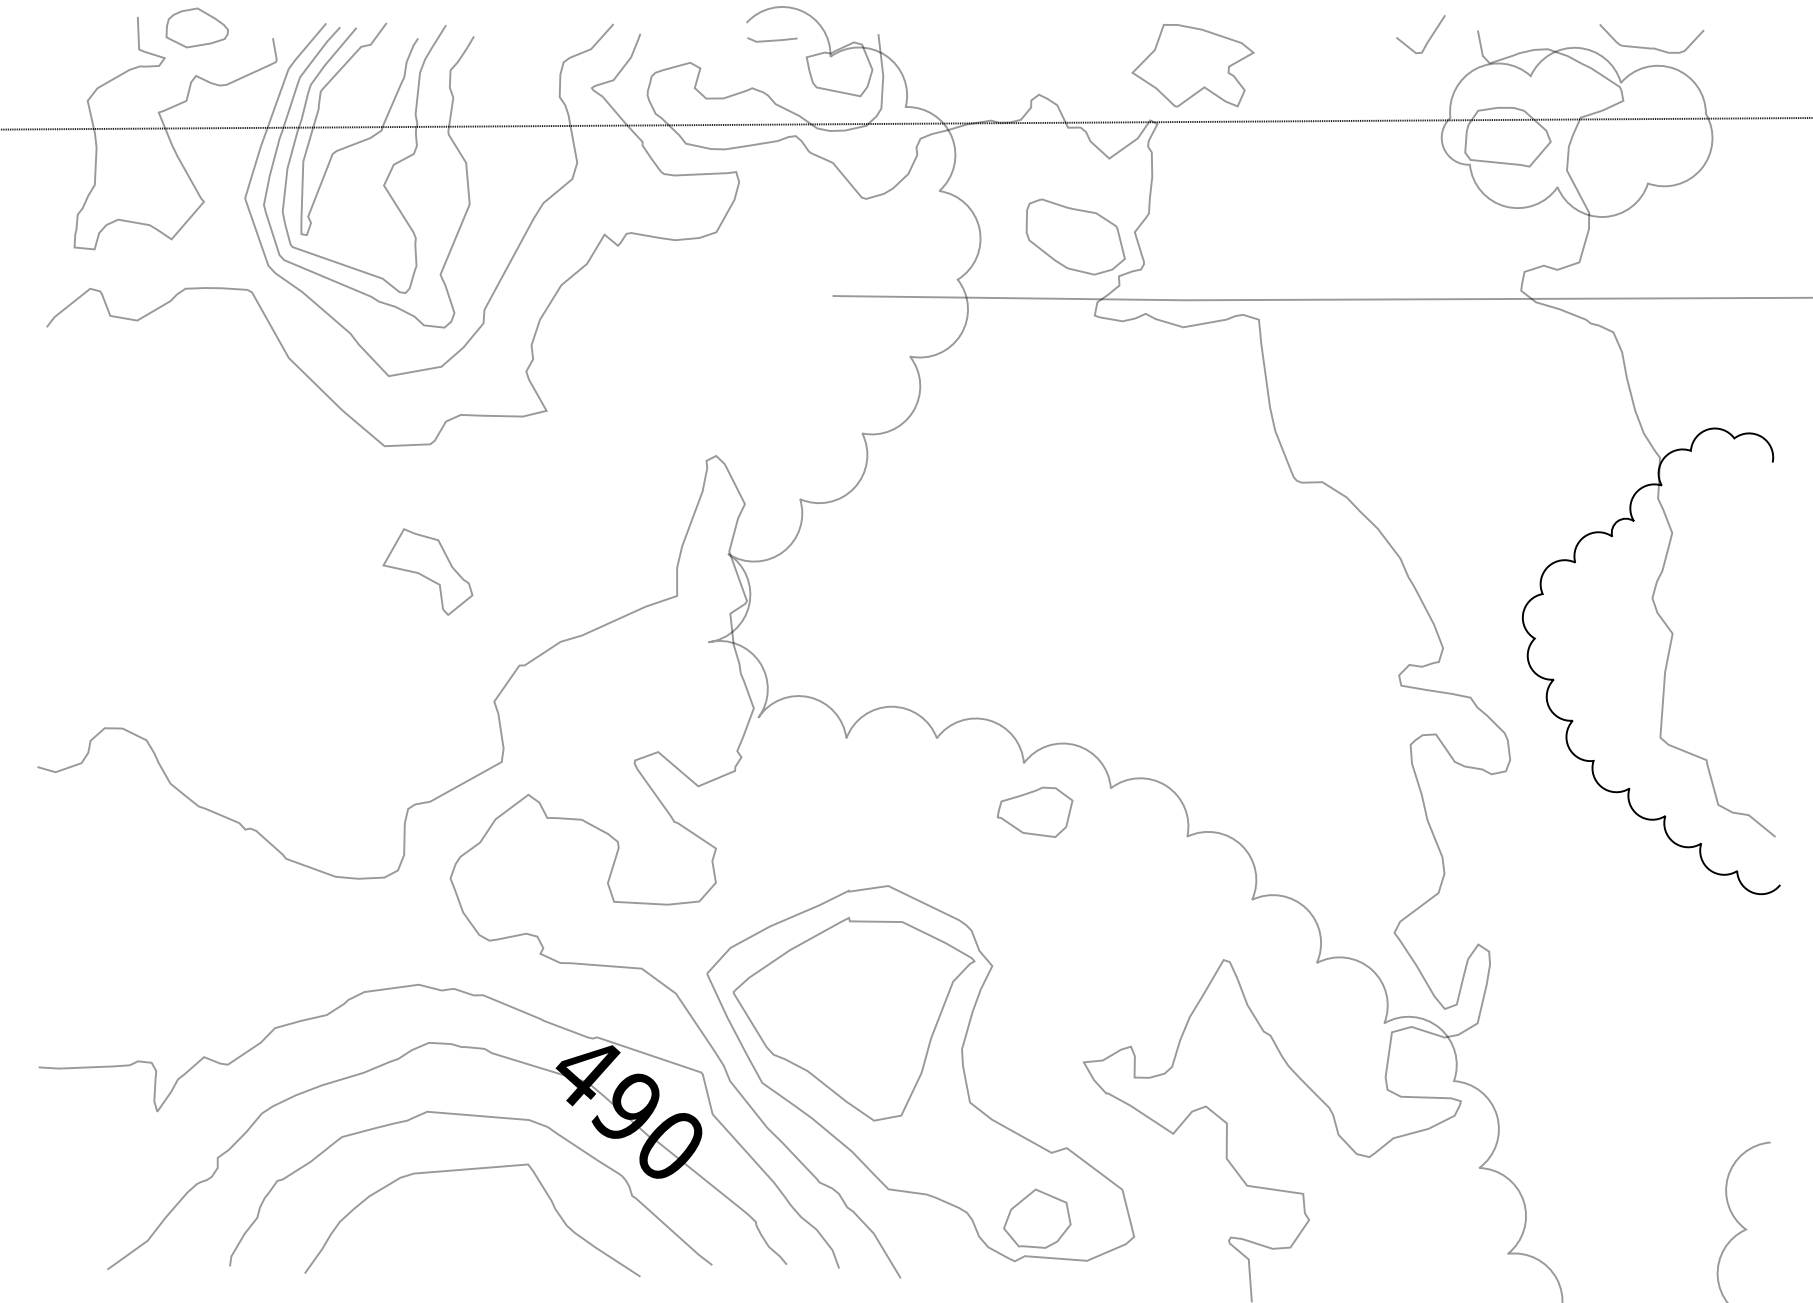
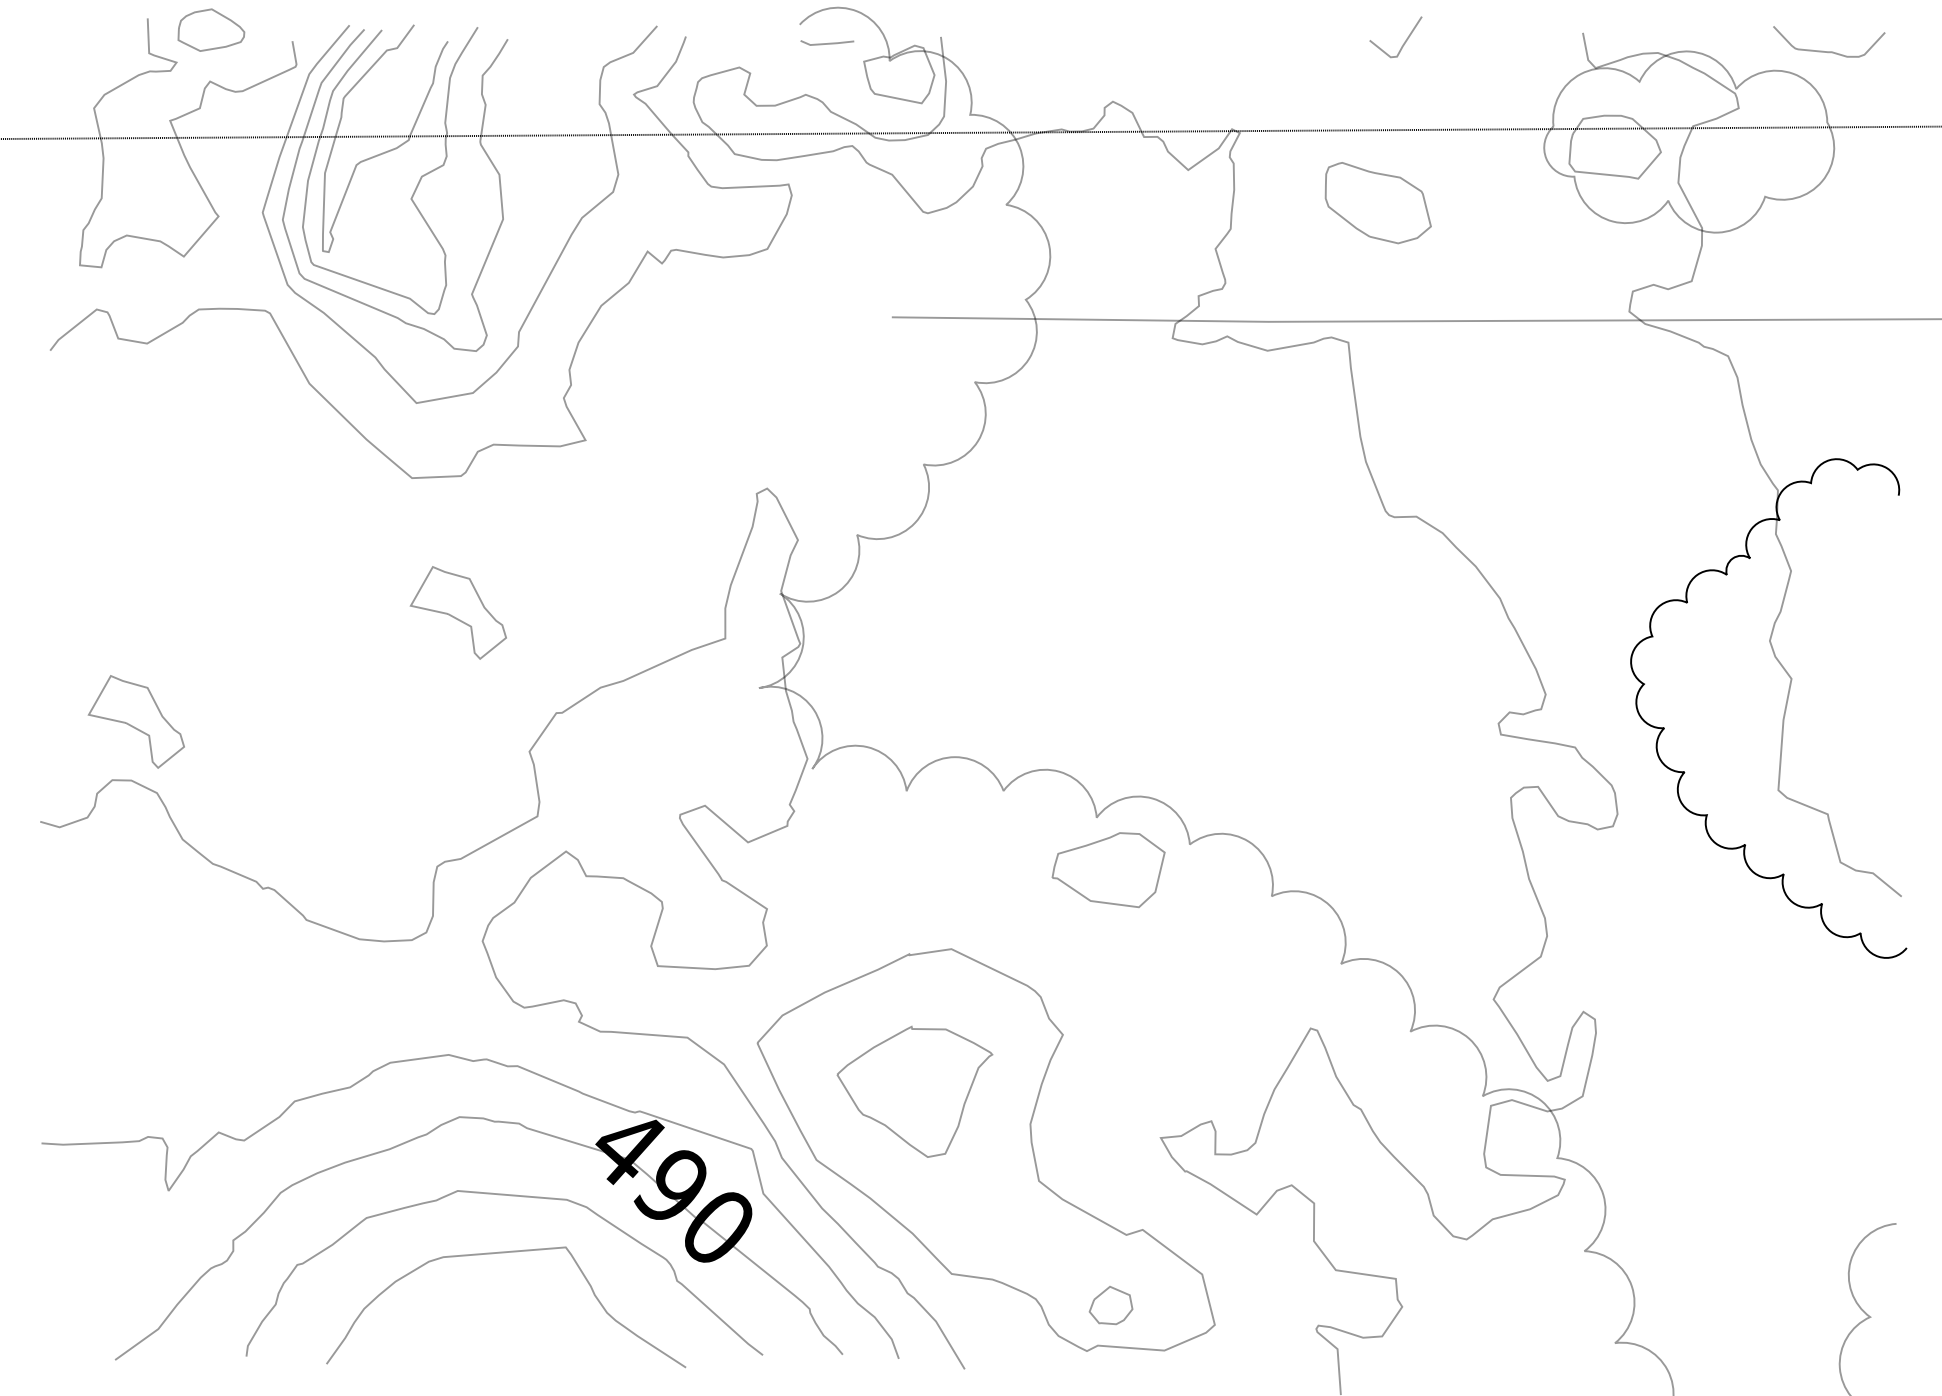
line: (1427, 40) -> (1403, 43), moved
curve: (1652, 47) -> (1829, 51), moved
part: (1192, 65) -> (1277, 70), removed
part: (1075, 237) -> (1378, 203), moved
part: (127, 673) -> (136, 721), added
part: (1034, 812) -> (1108, 870), size x1.4
part: (853, 1018) -> (914, 1091), size x0.6
part: (1036, 1218) -> (1110, 1305), size x0.6

